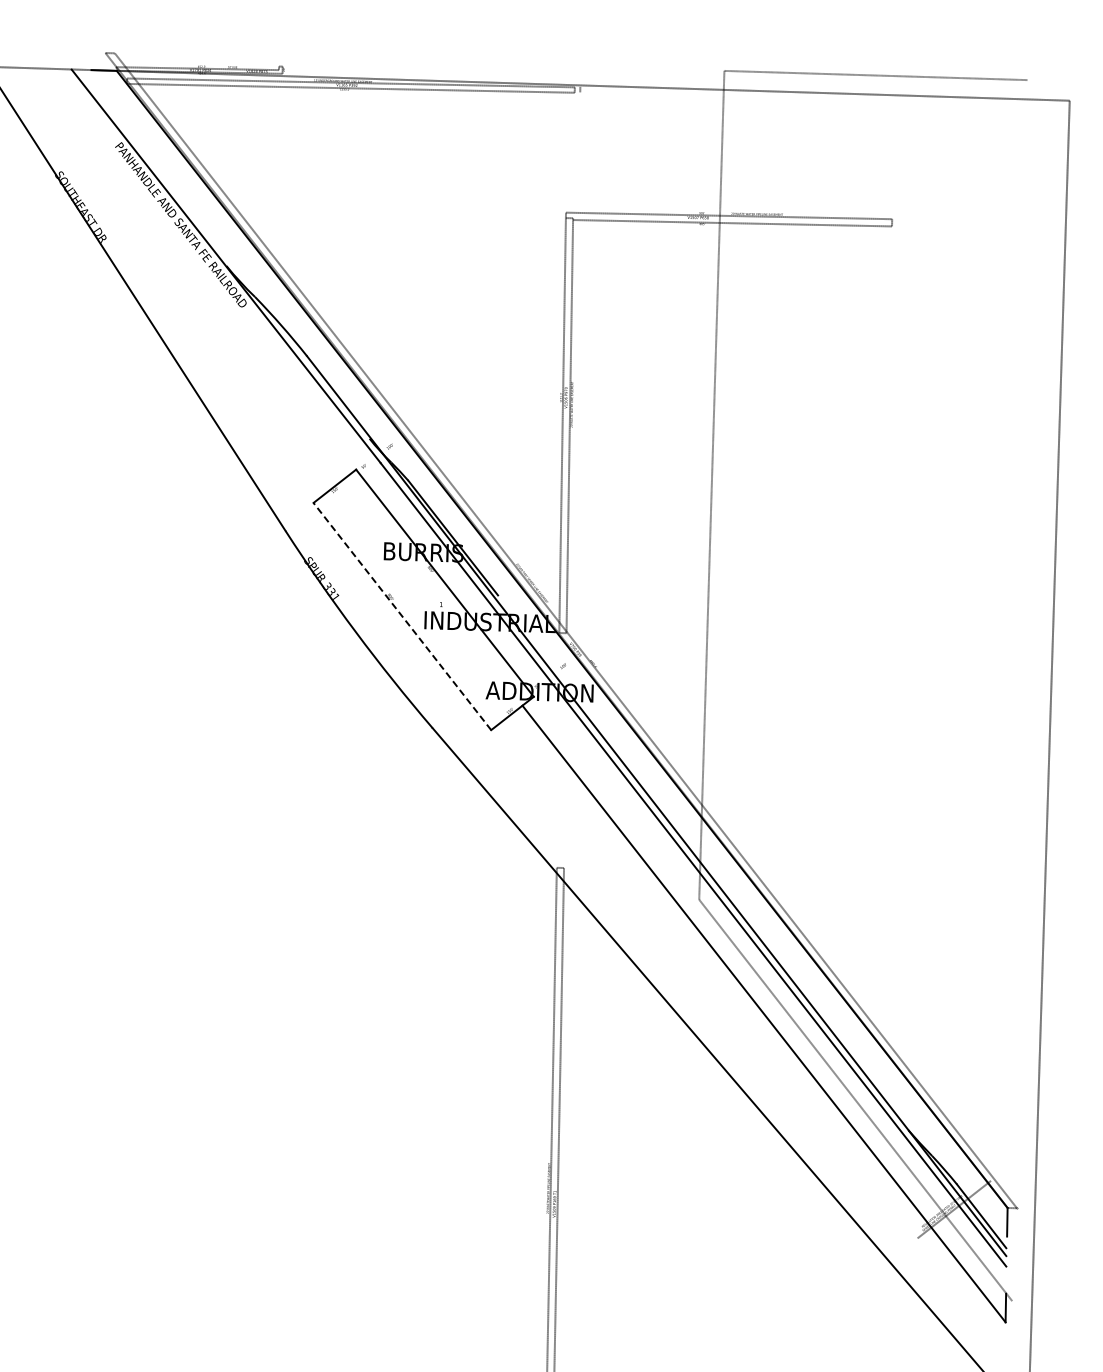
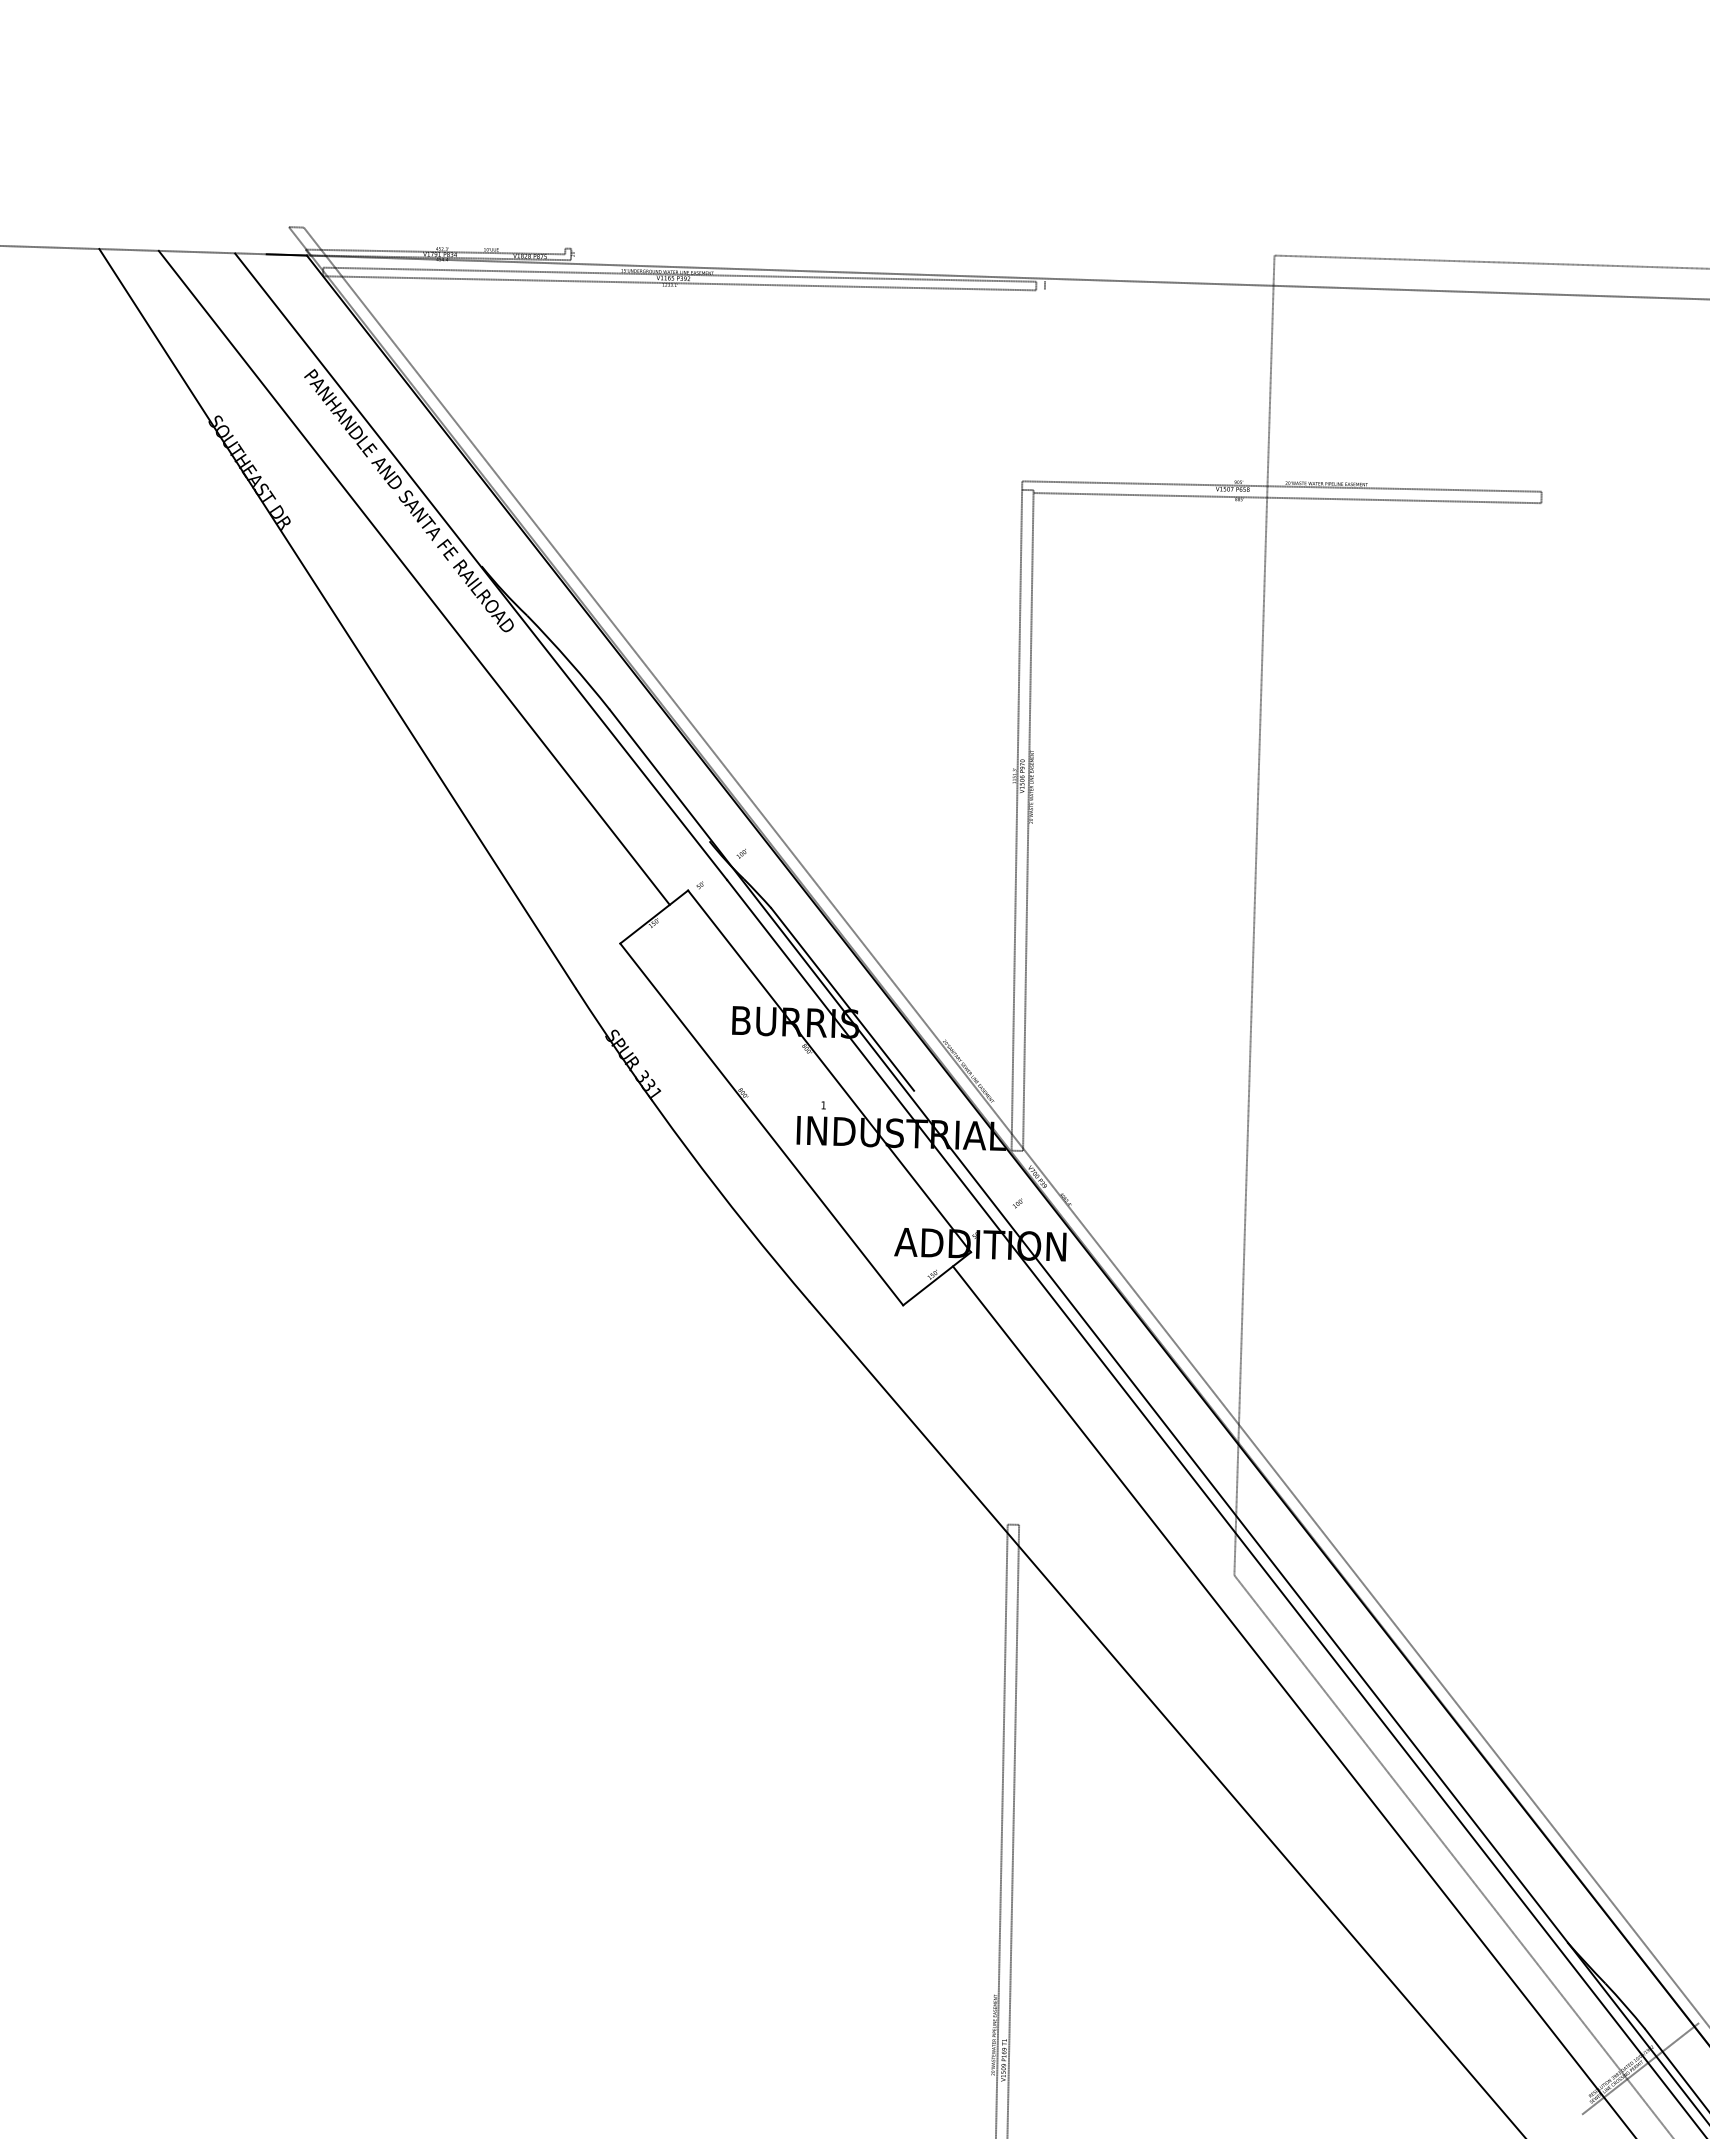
line: (183, 272) -> (413, 576), added
line: (402, 616) -> (761, 1124), dashed -> solid

